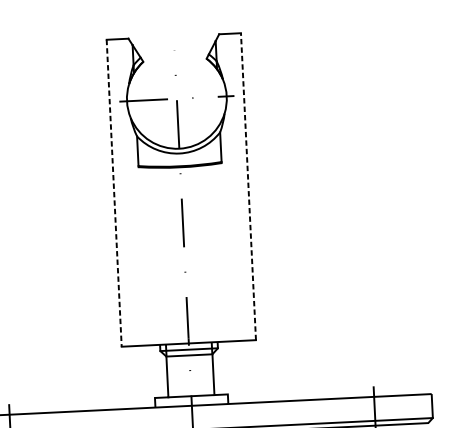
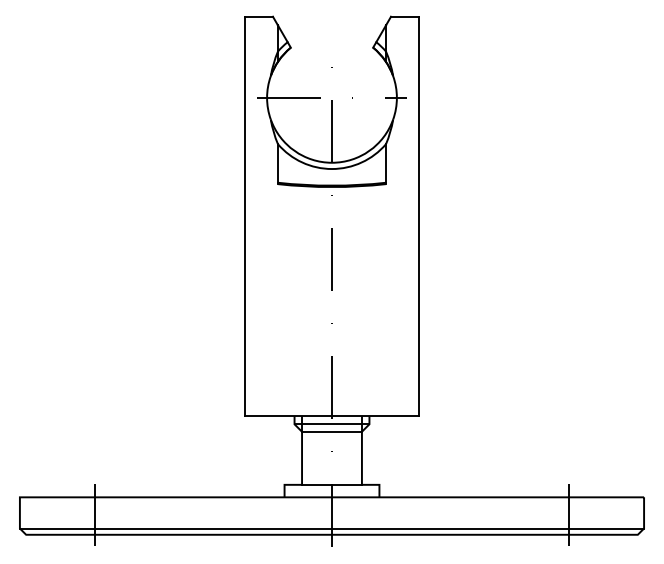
line: (248, 186) -> (419, 216), dashed -> solid
line: (114, 193) -> (244, 216), dashed -> solid

